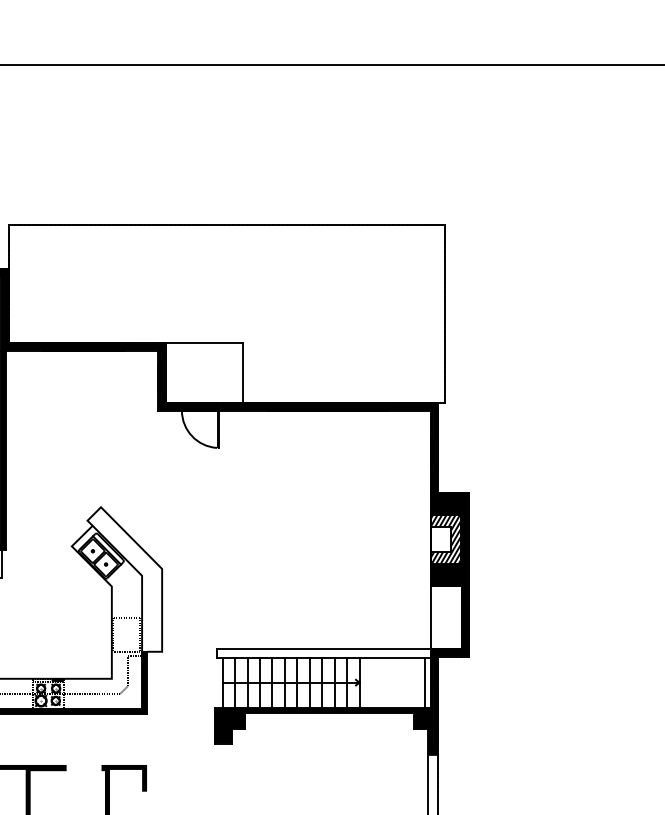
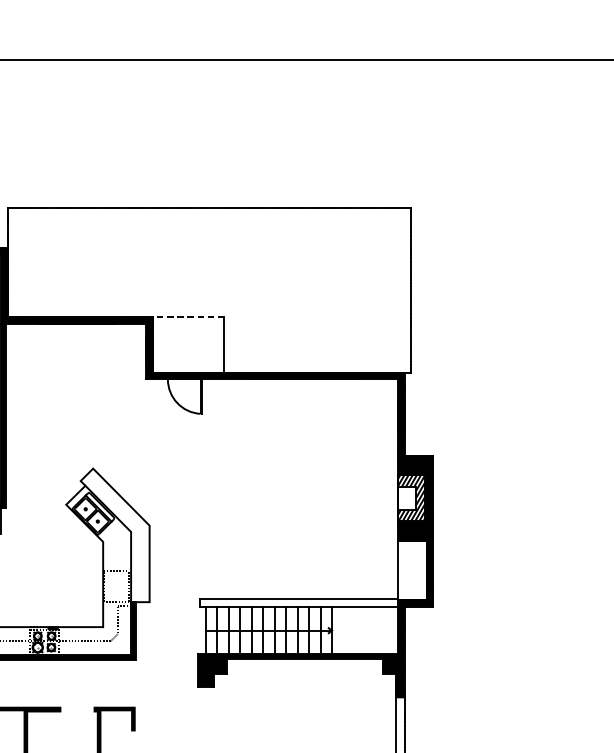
line: (204, 343) -> (188, 317), solid -> dashed
line: (424, 682) -> (391, 630), removed

